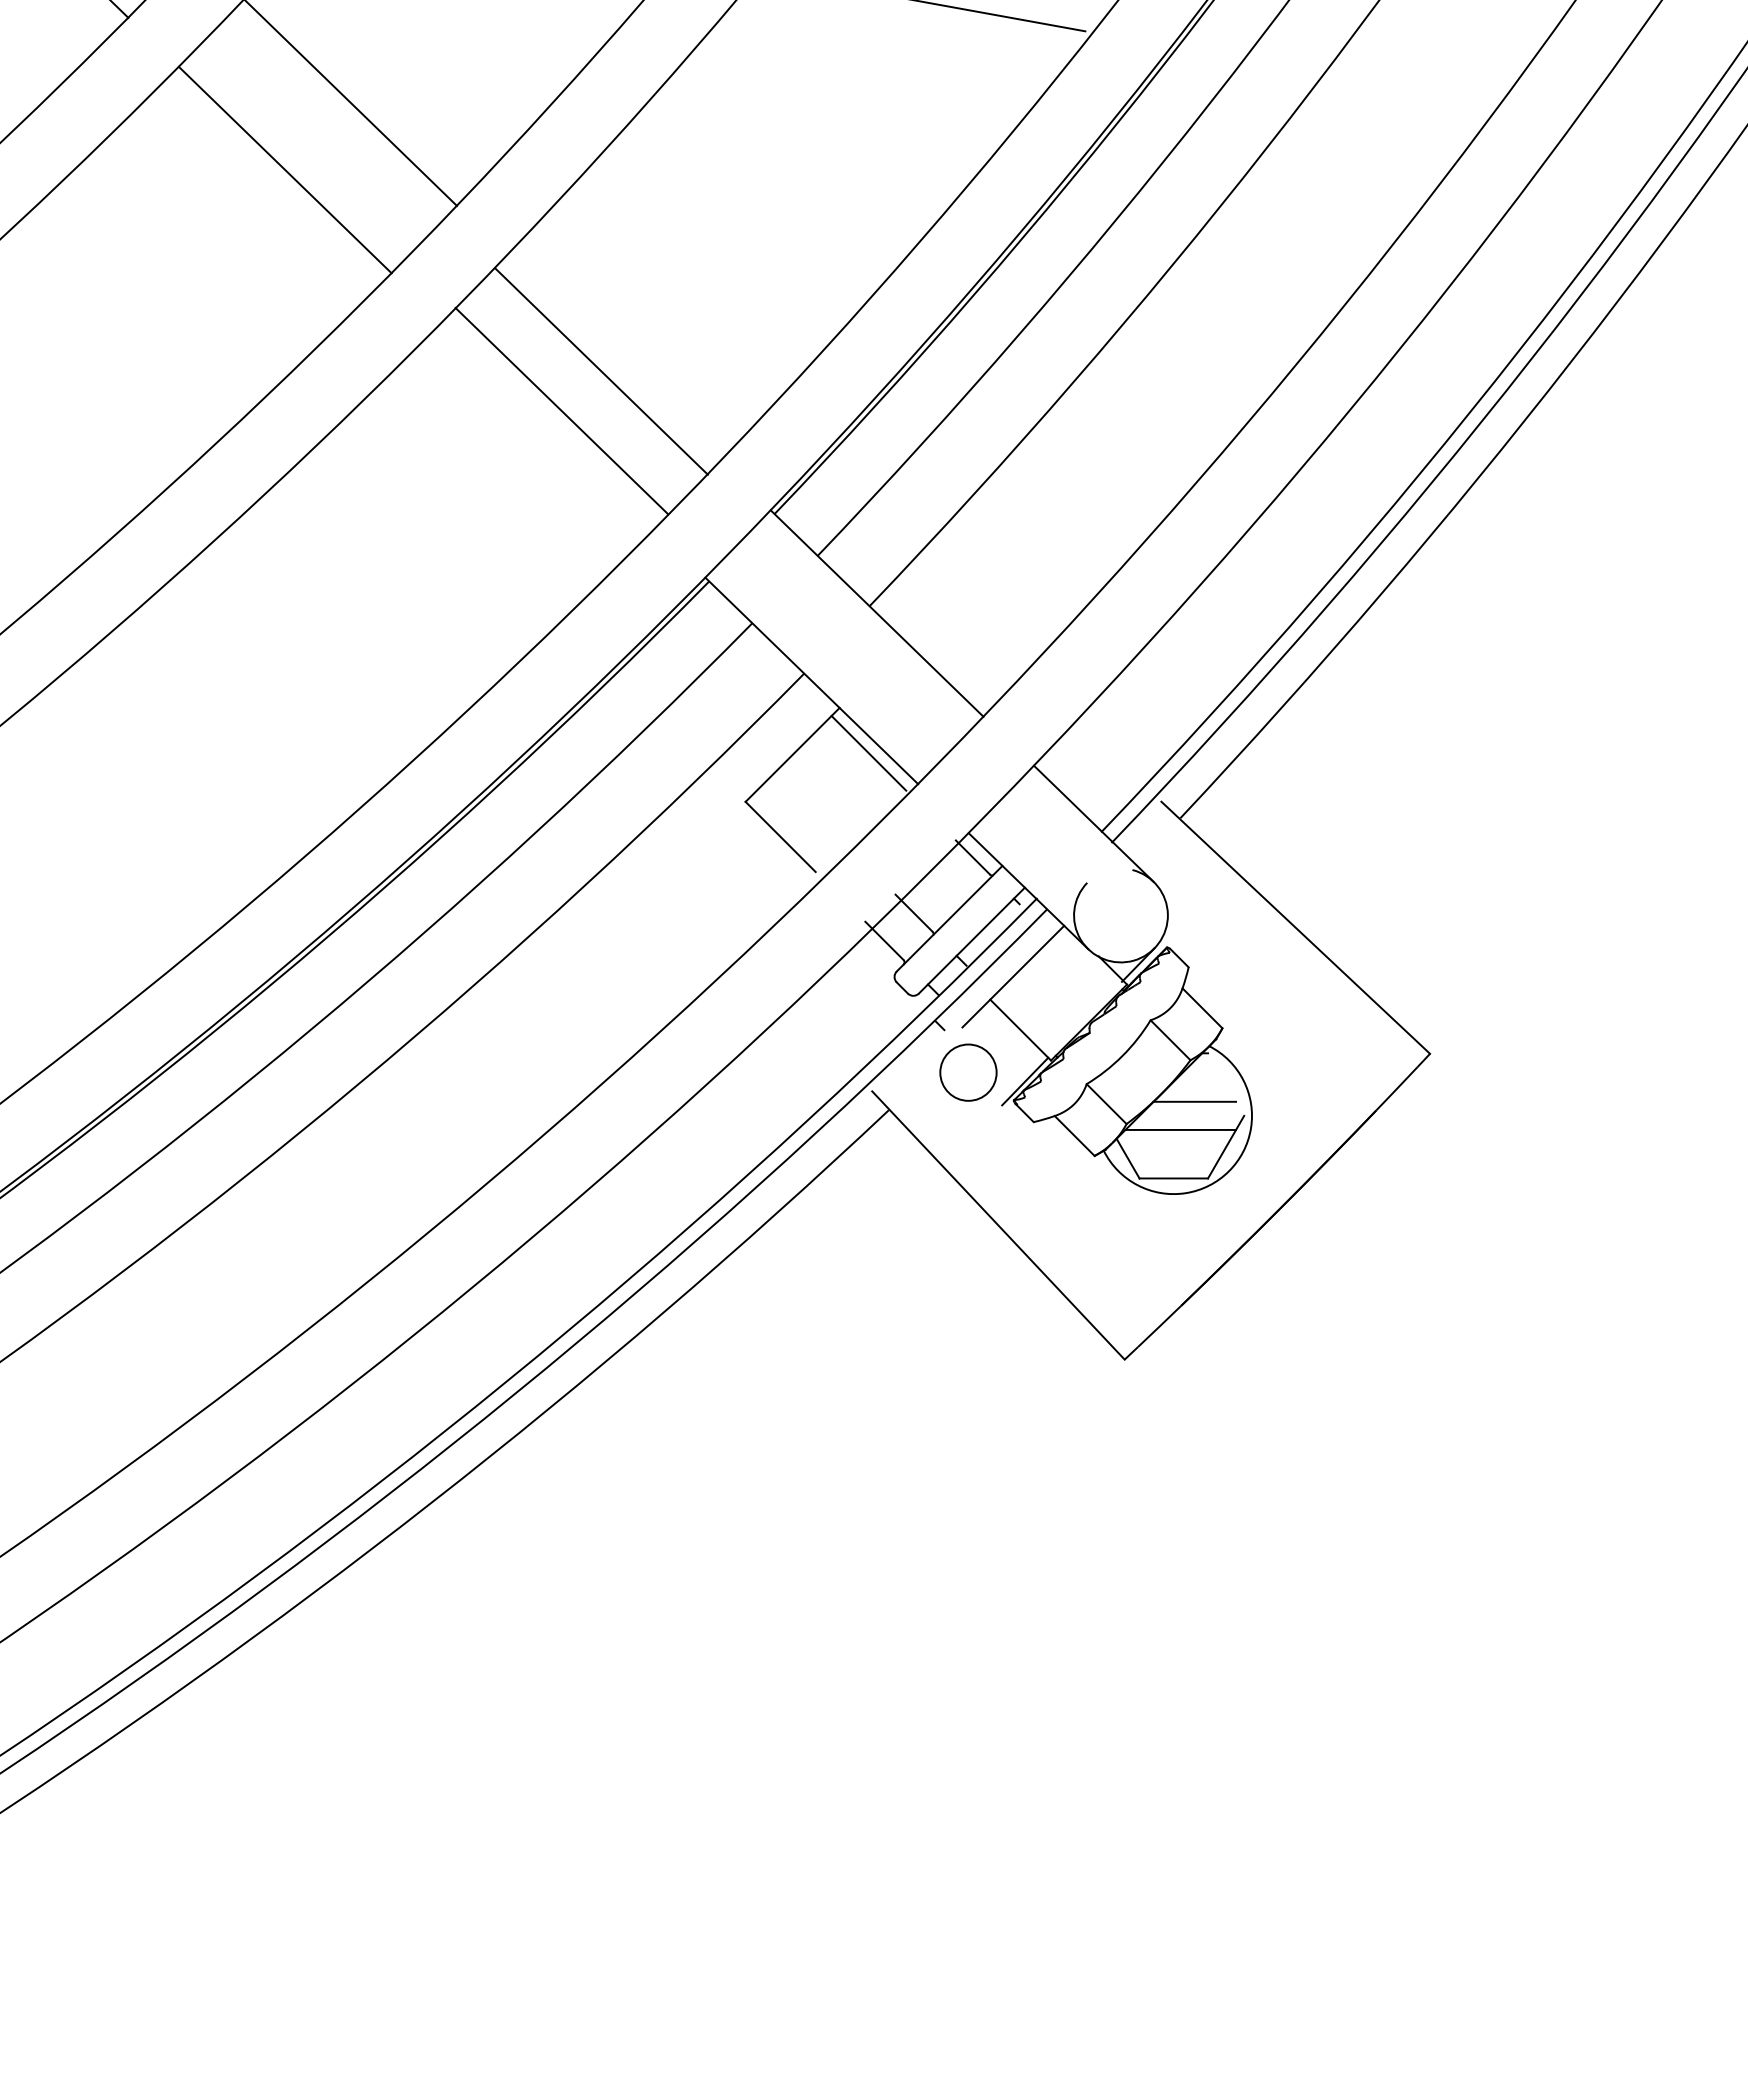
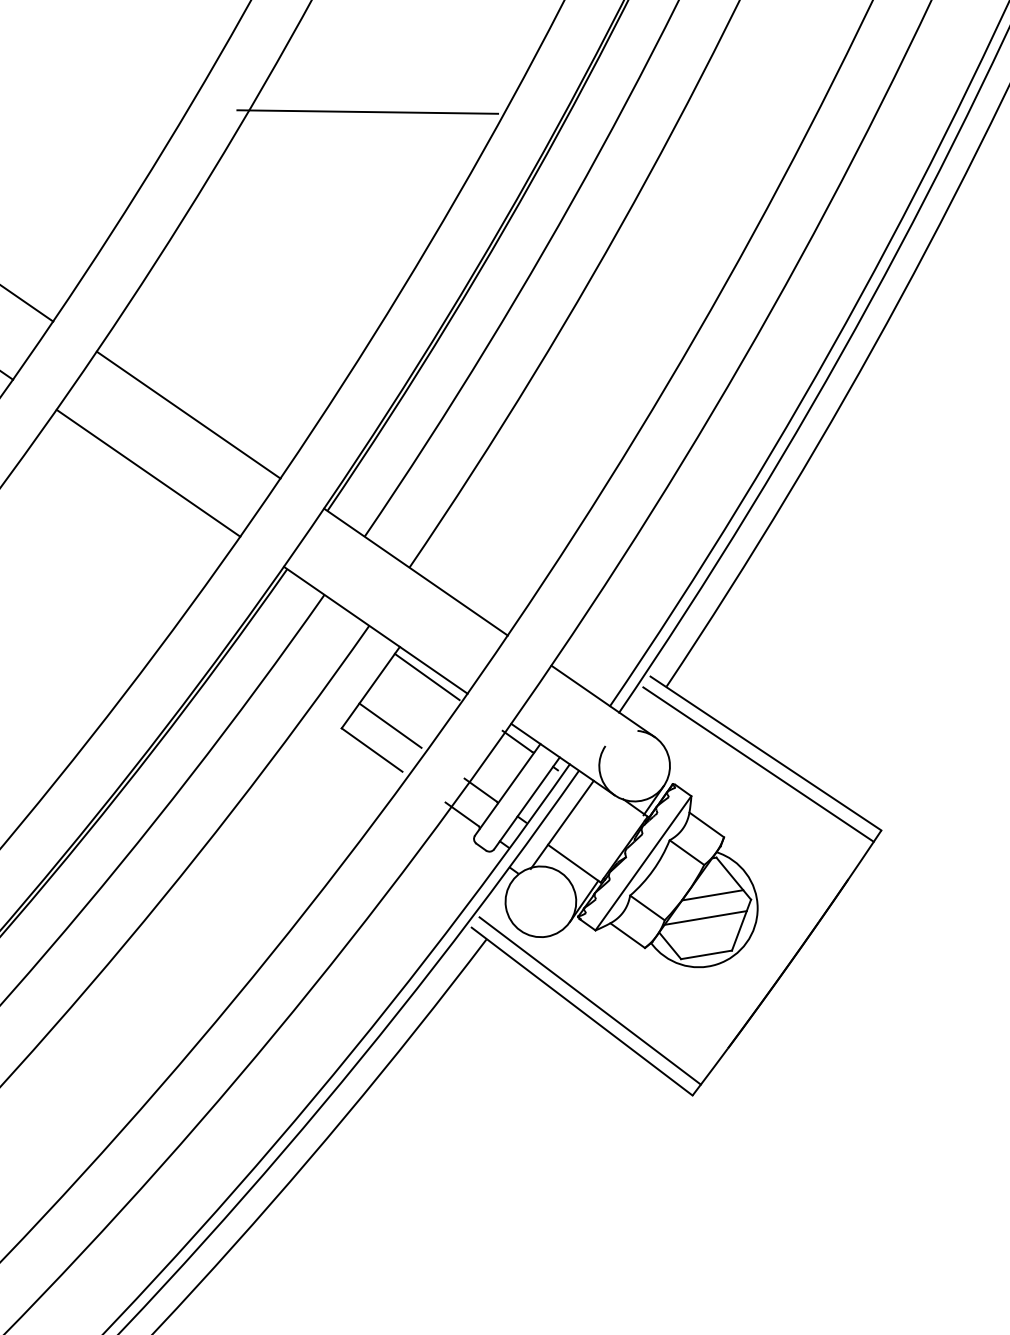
line: (601, 371) -> (148, 473), moved
line: (561, 410) -> (188, 414), moved
line: (809, 808) -> (389, 725), added
line: (1283, 940) -> (758, 764), added
line: (1110, 1044) -> (642, 863), added
circle: (968, 1072) -> (540, 901), size x1.67
line: (1226, 1084) -> (734, 878), added
line: (1010, 1213) -> (589, 1001), added

